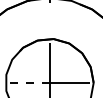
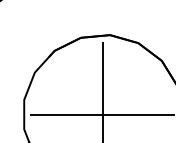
line: (29, 82) -> (66, 113), dashed -> solid

